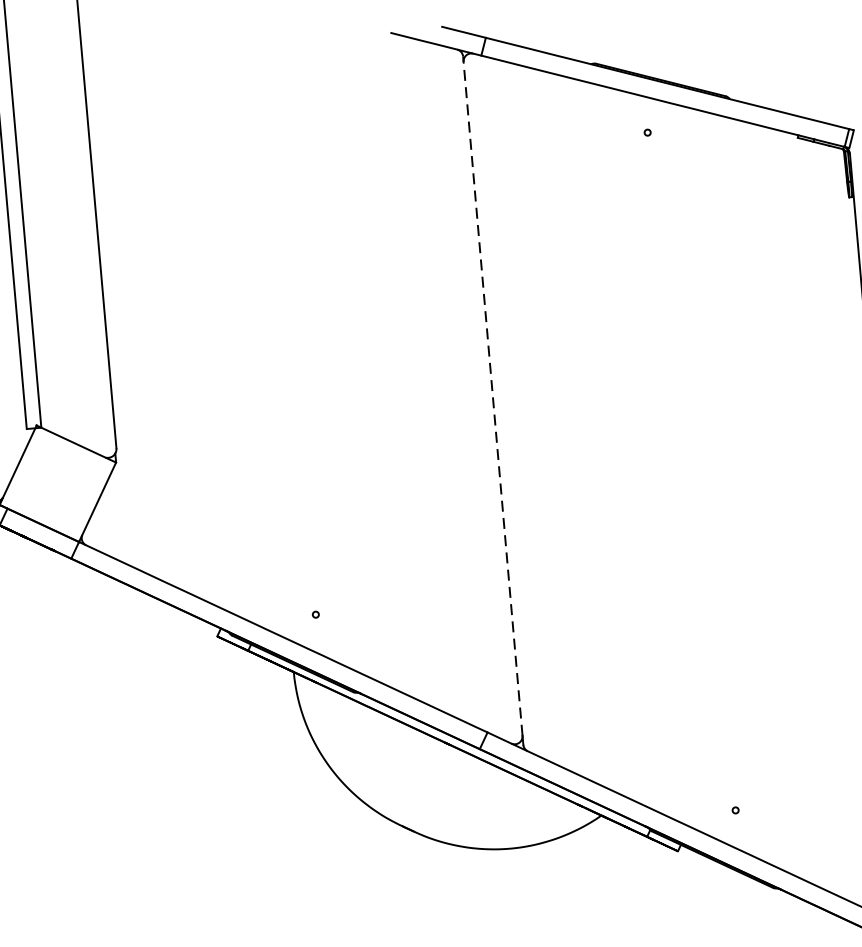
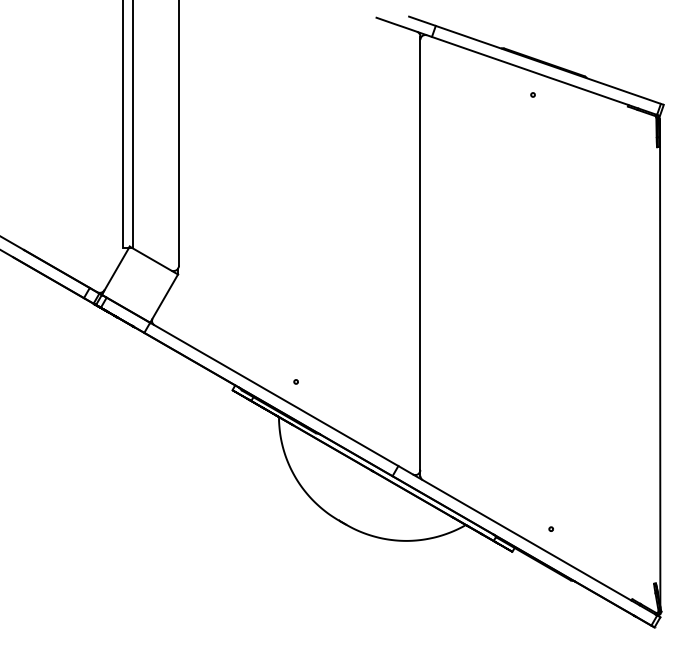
line: (493, 396) -> (420, 253), dashed -> solid

